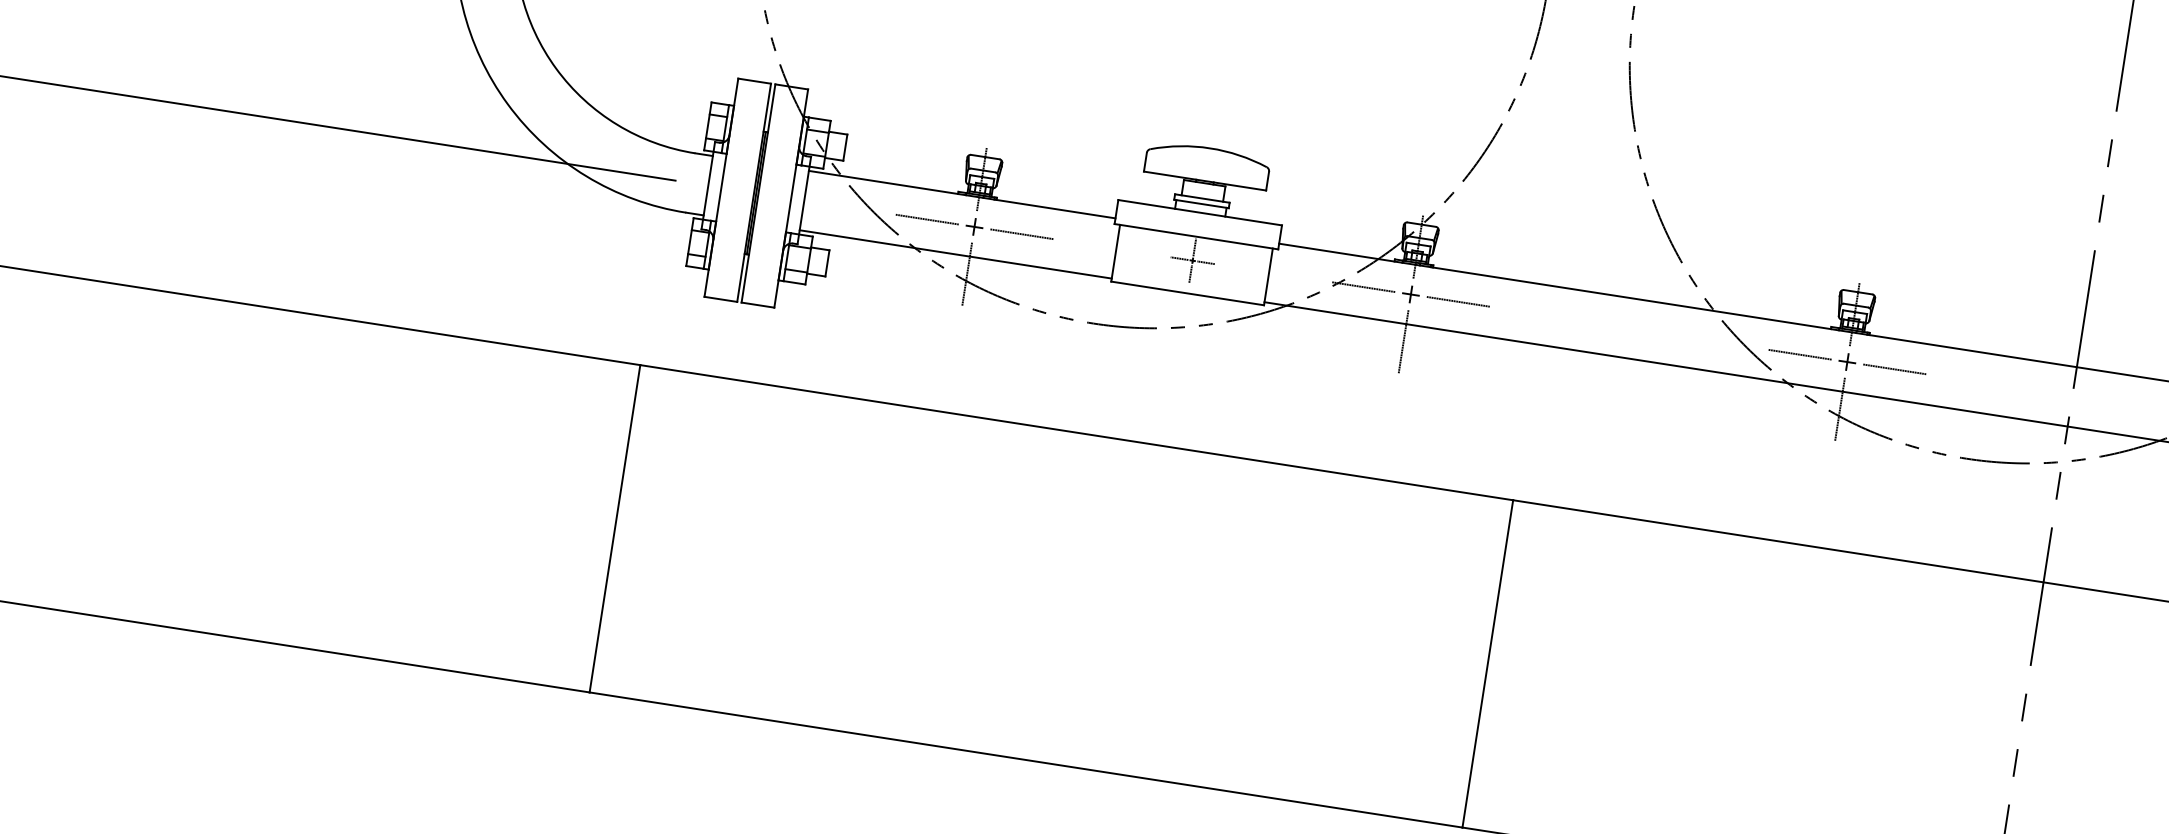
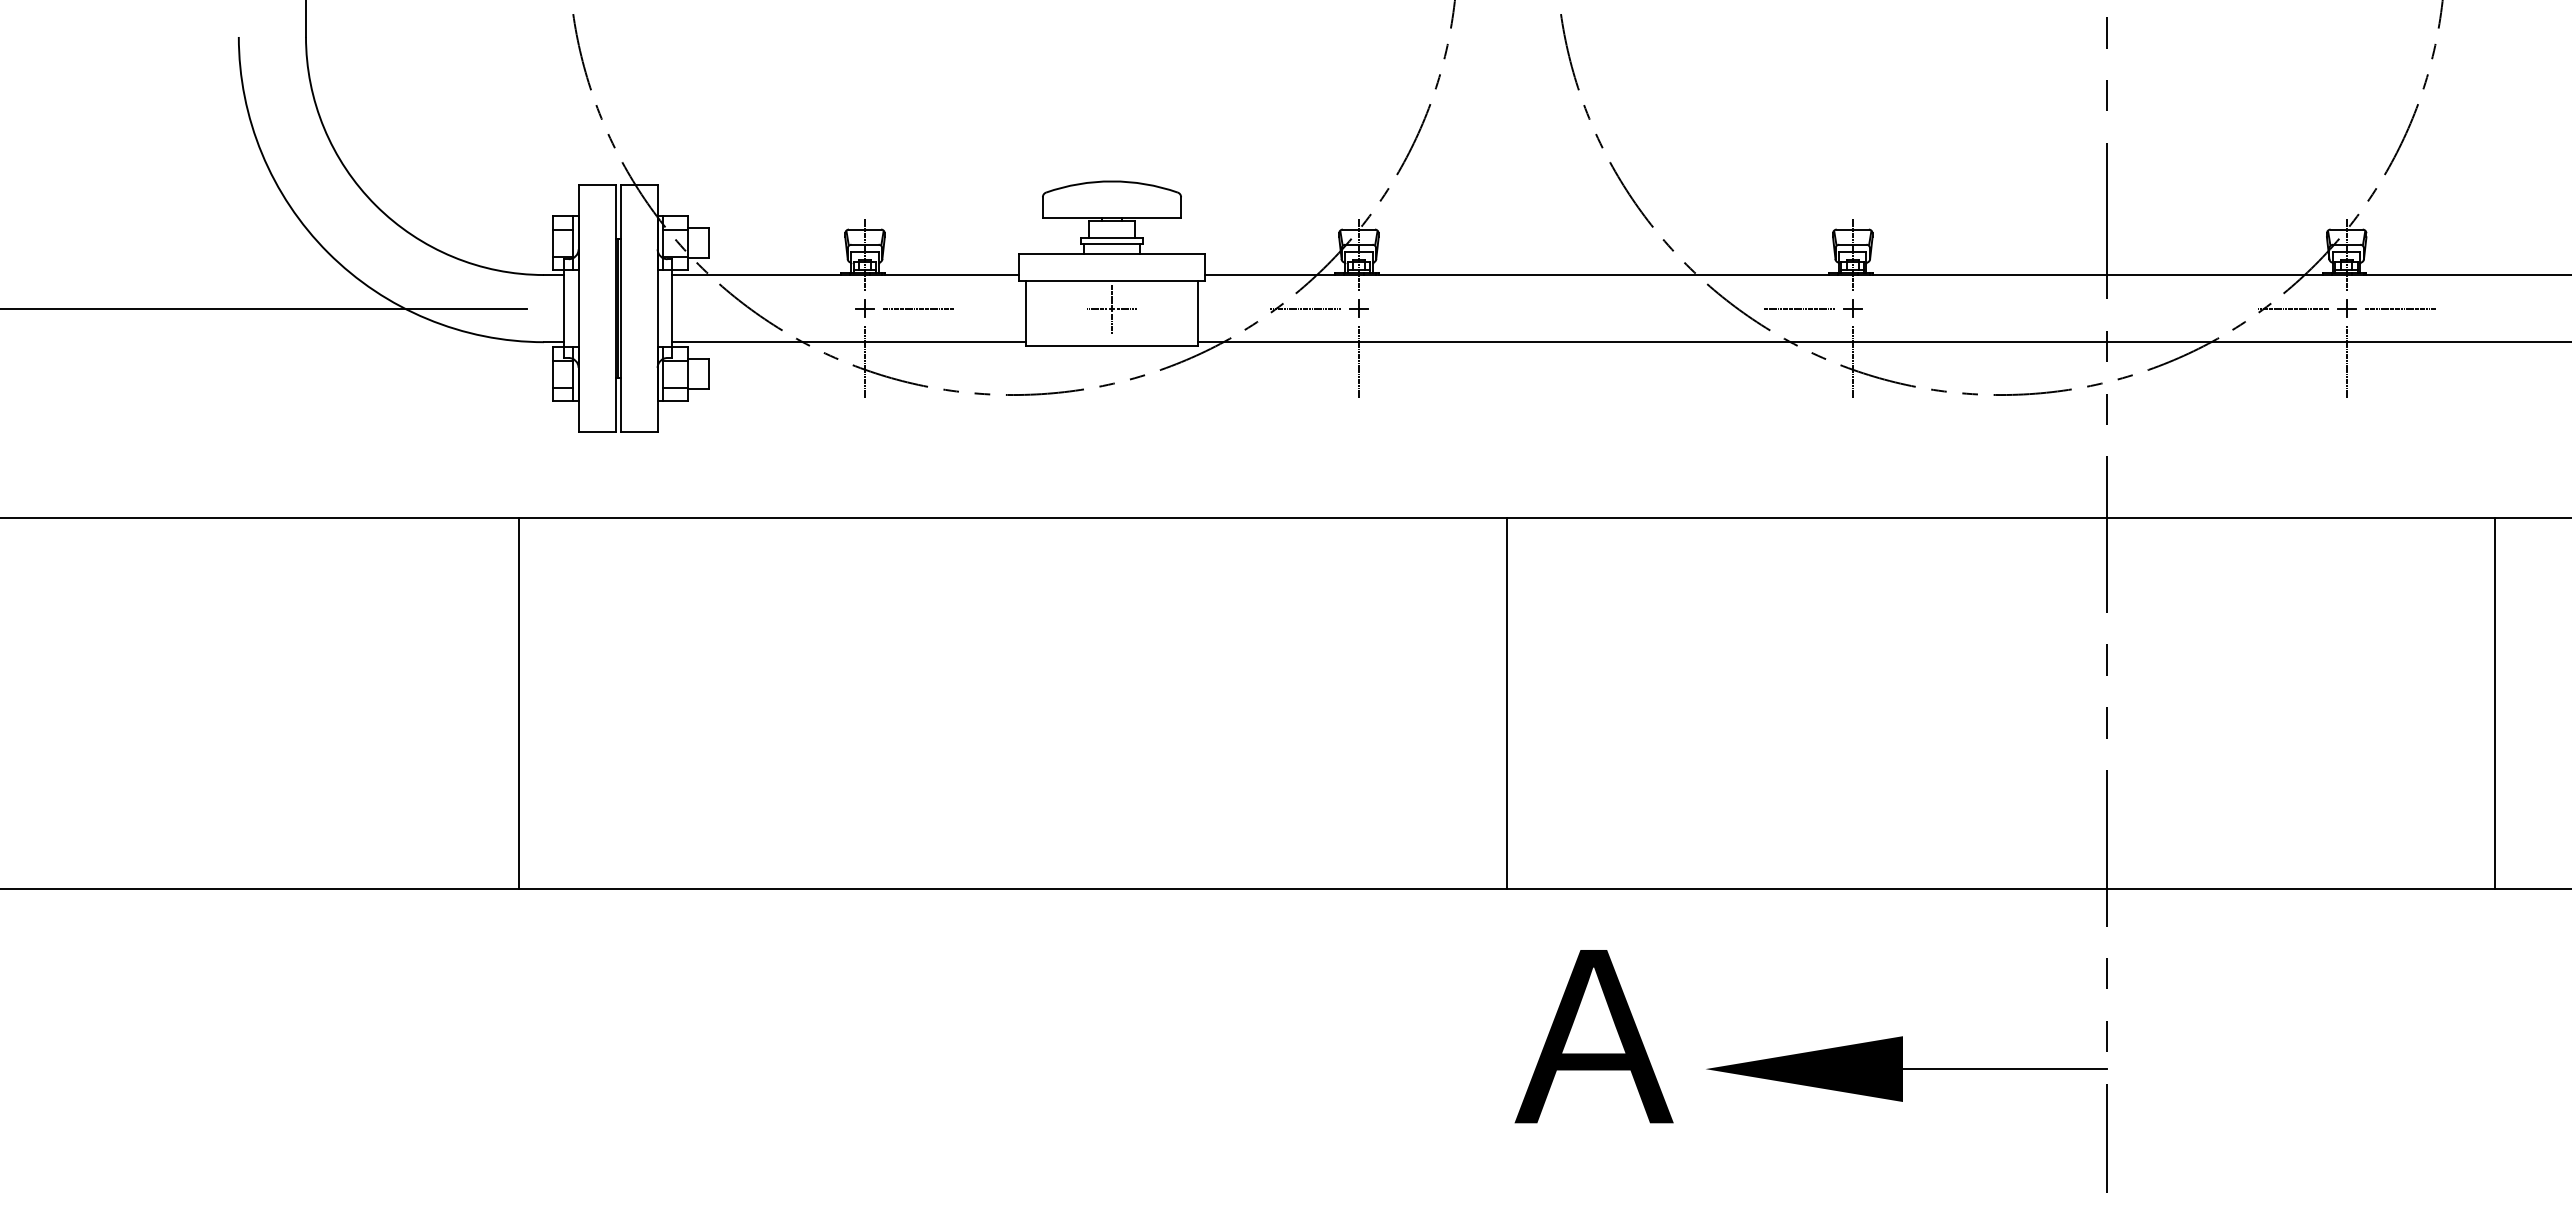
line: (927, 219) -> (811, 308), removed
line: (1458, 301) -> (1412, 308), removed
line: (1894, 369) -> (1906, 308), removed

